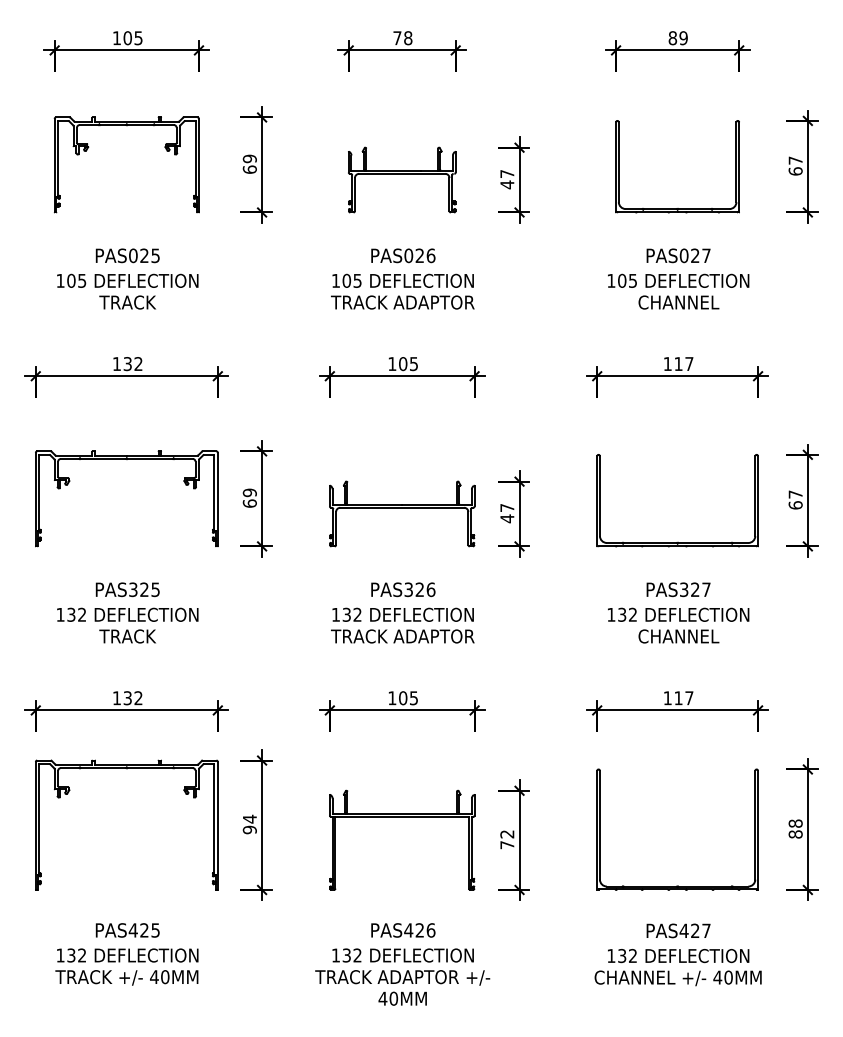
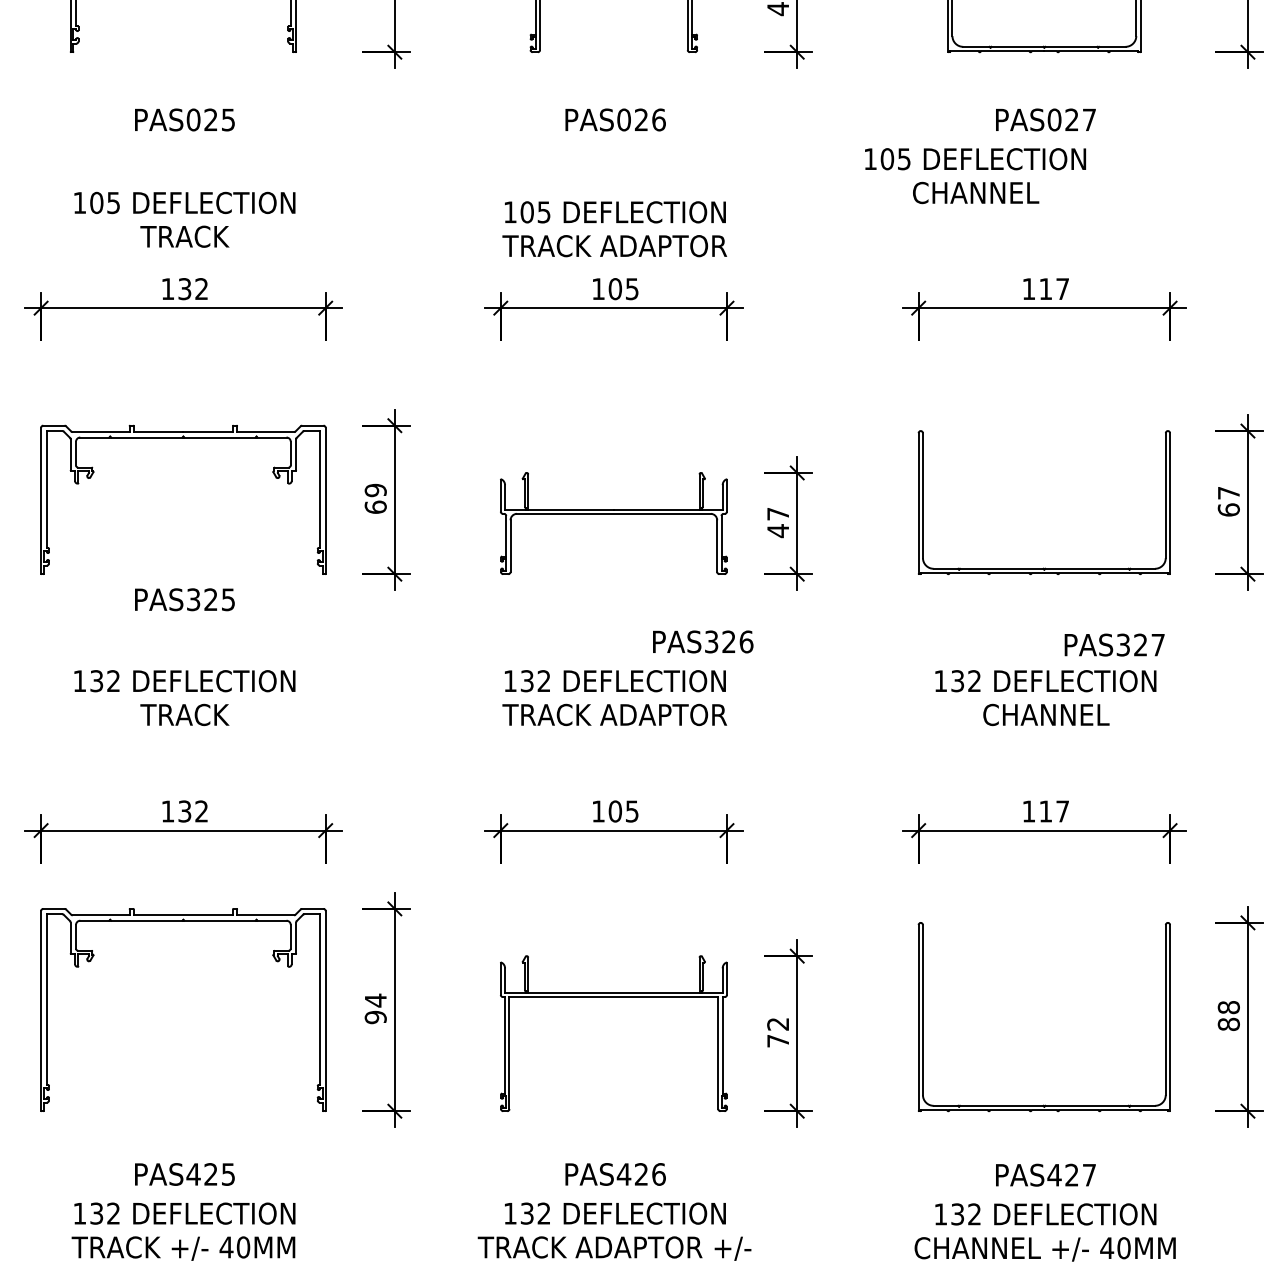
text: (127, 291) -> (184, 219), moved
text: (402, 291) -> (614, 228), moved
text: (678, 291) -> (975, 175), moved
text: (127, 589) -> (184, 599), moved
text: (403, 589) -> (703, 641), moved
text: (678, 589) -> (1114, 644), moved

